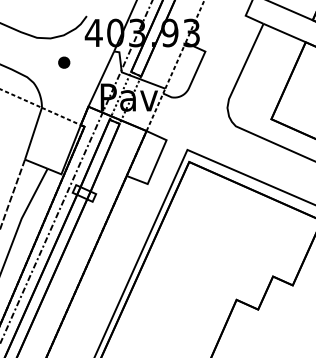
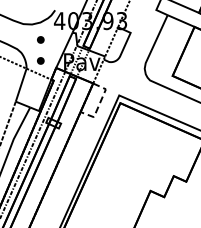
part: (63, 94) -> (40, 60), added
line: (156, 162) -> (99, 103), solid -> dashed

